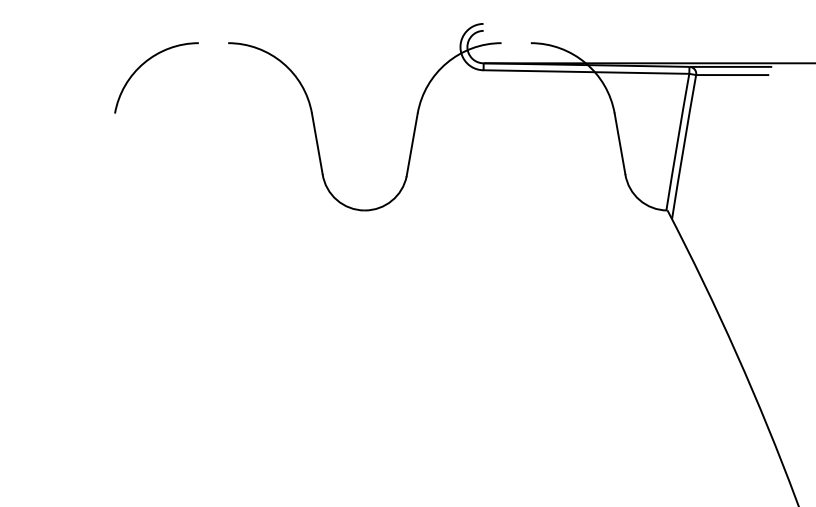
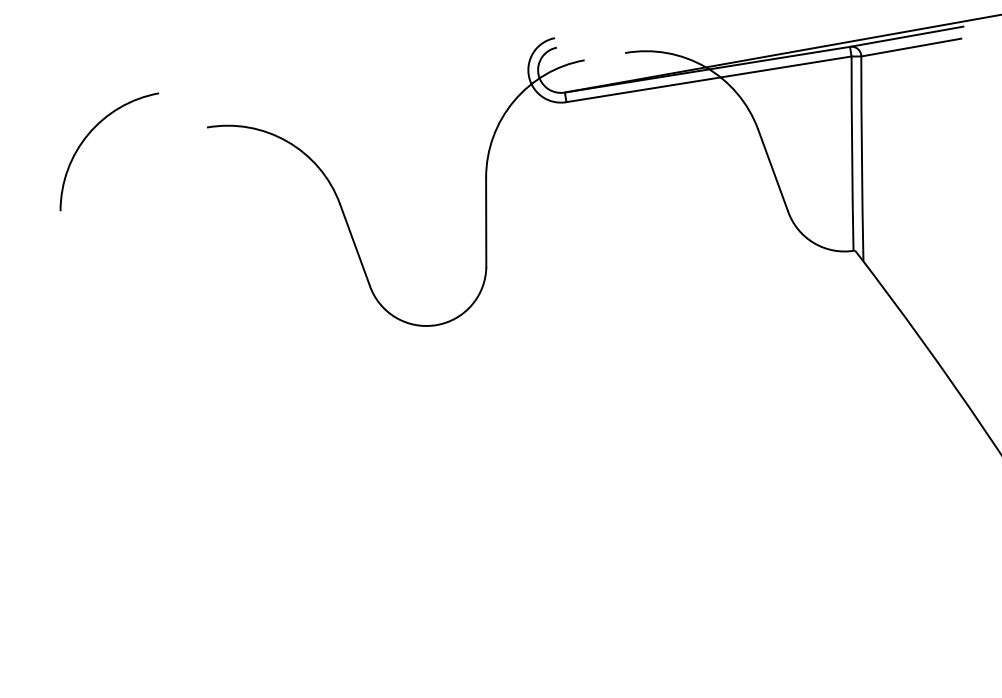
arc: (144, 64) -> (89, 136), moved

